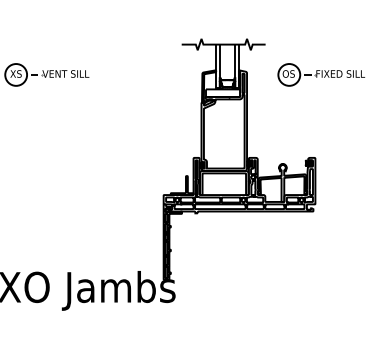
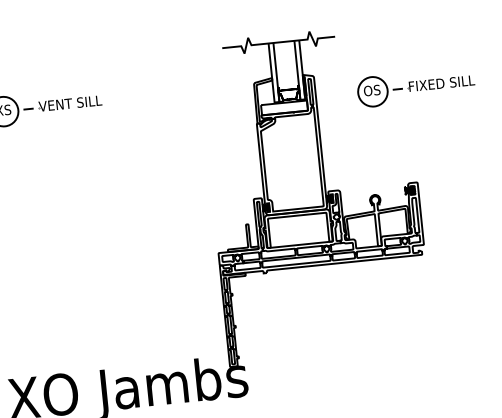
part: (320, 74) -> (414, 86), moved

